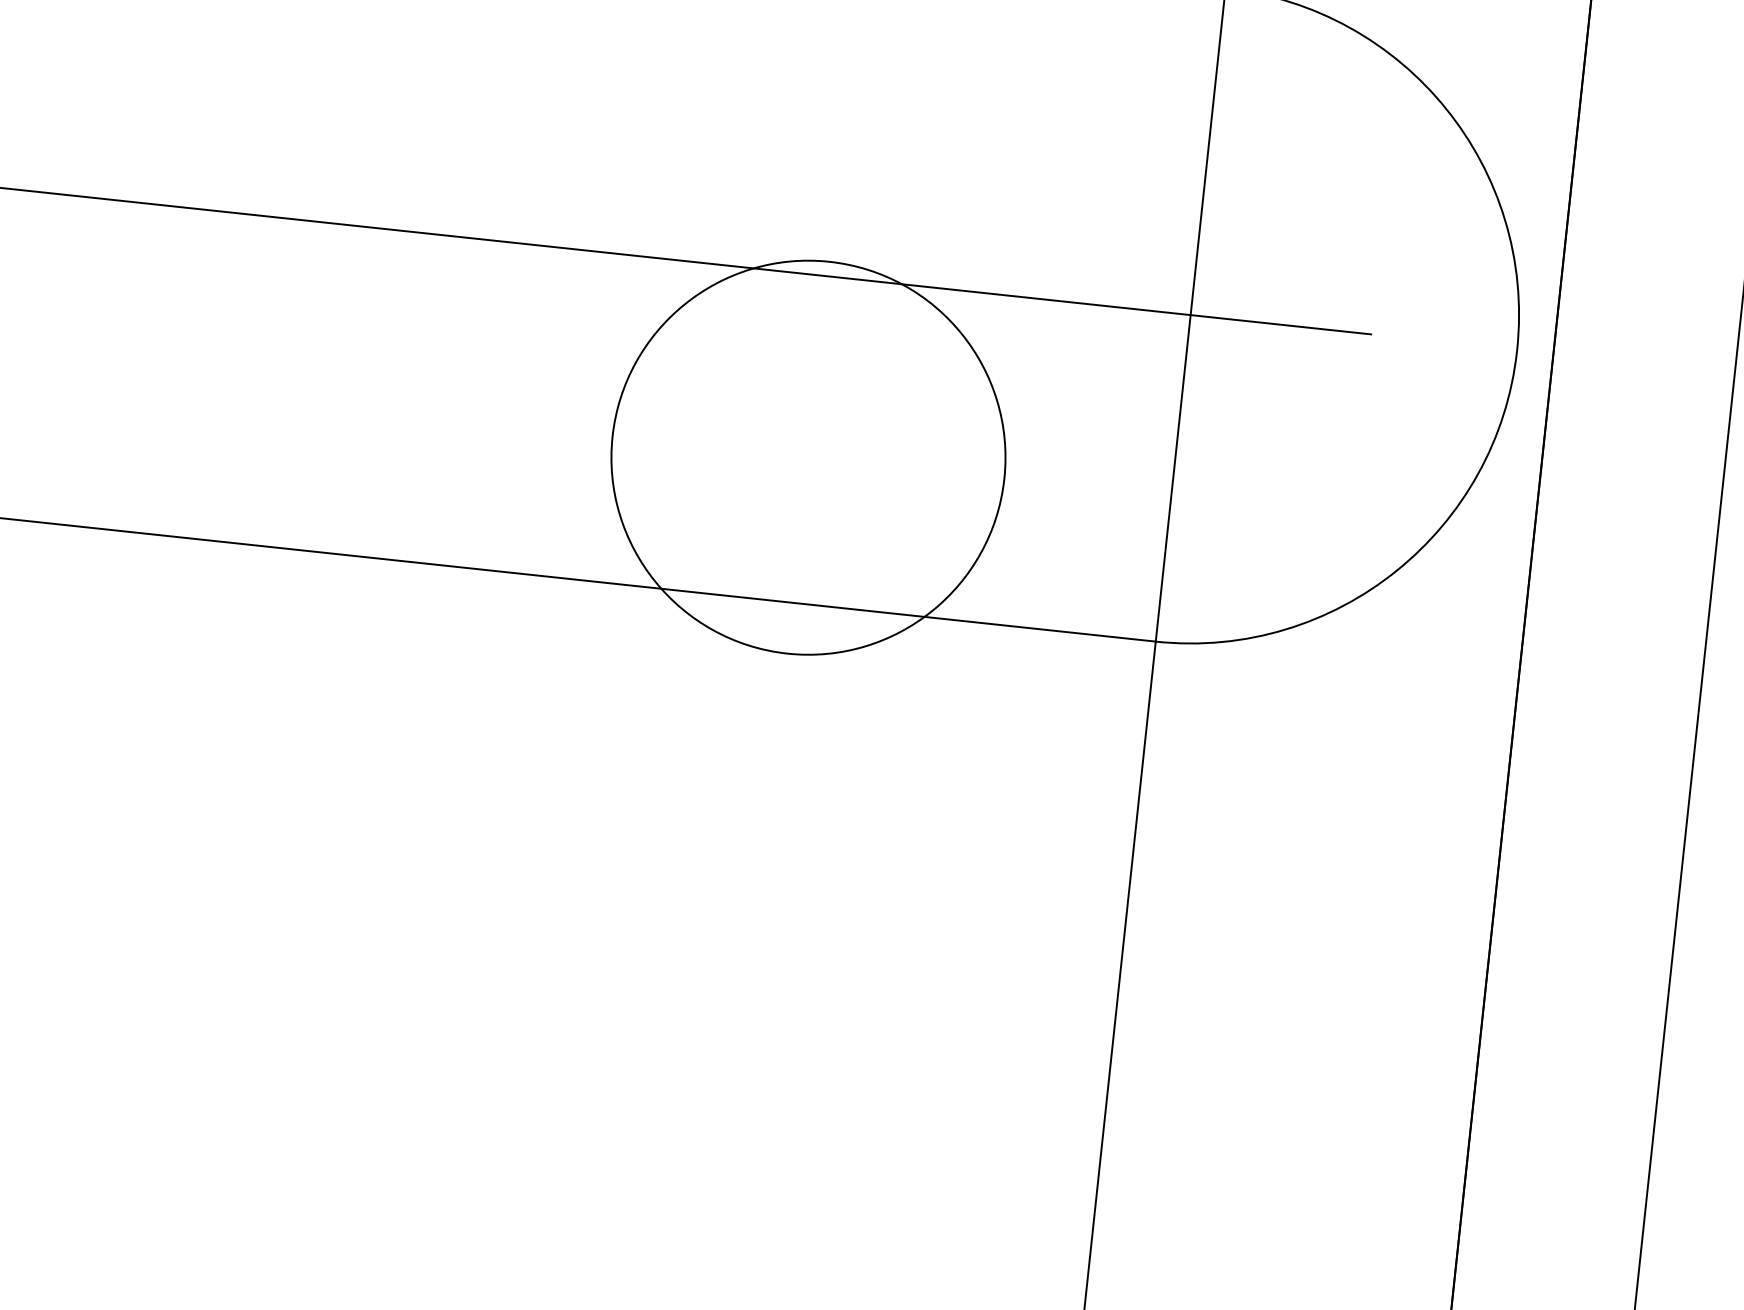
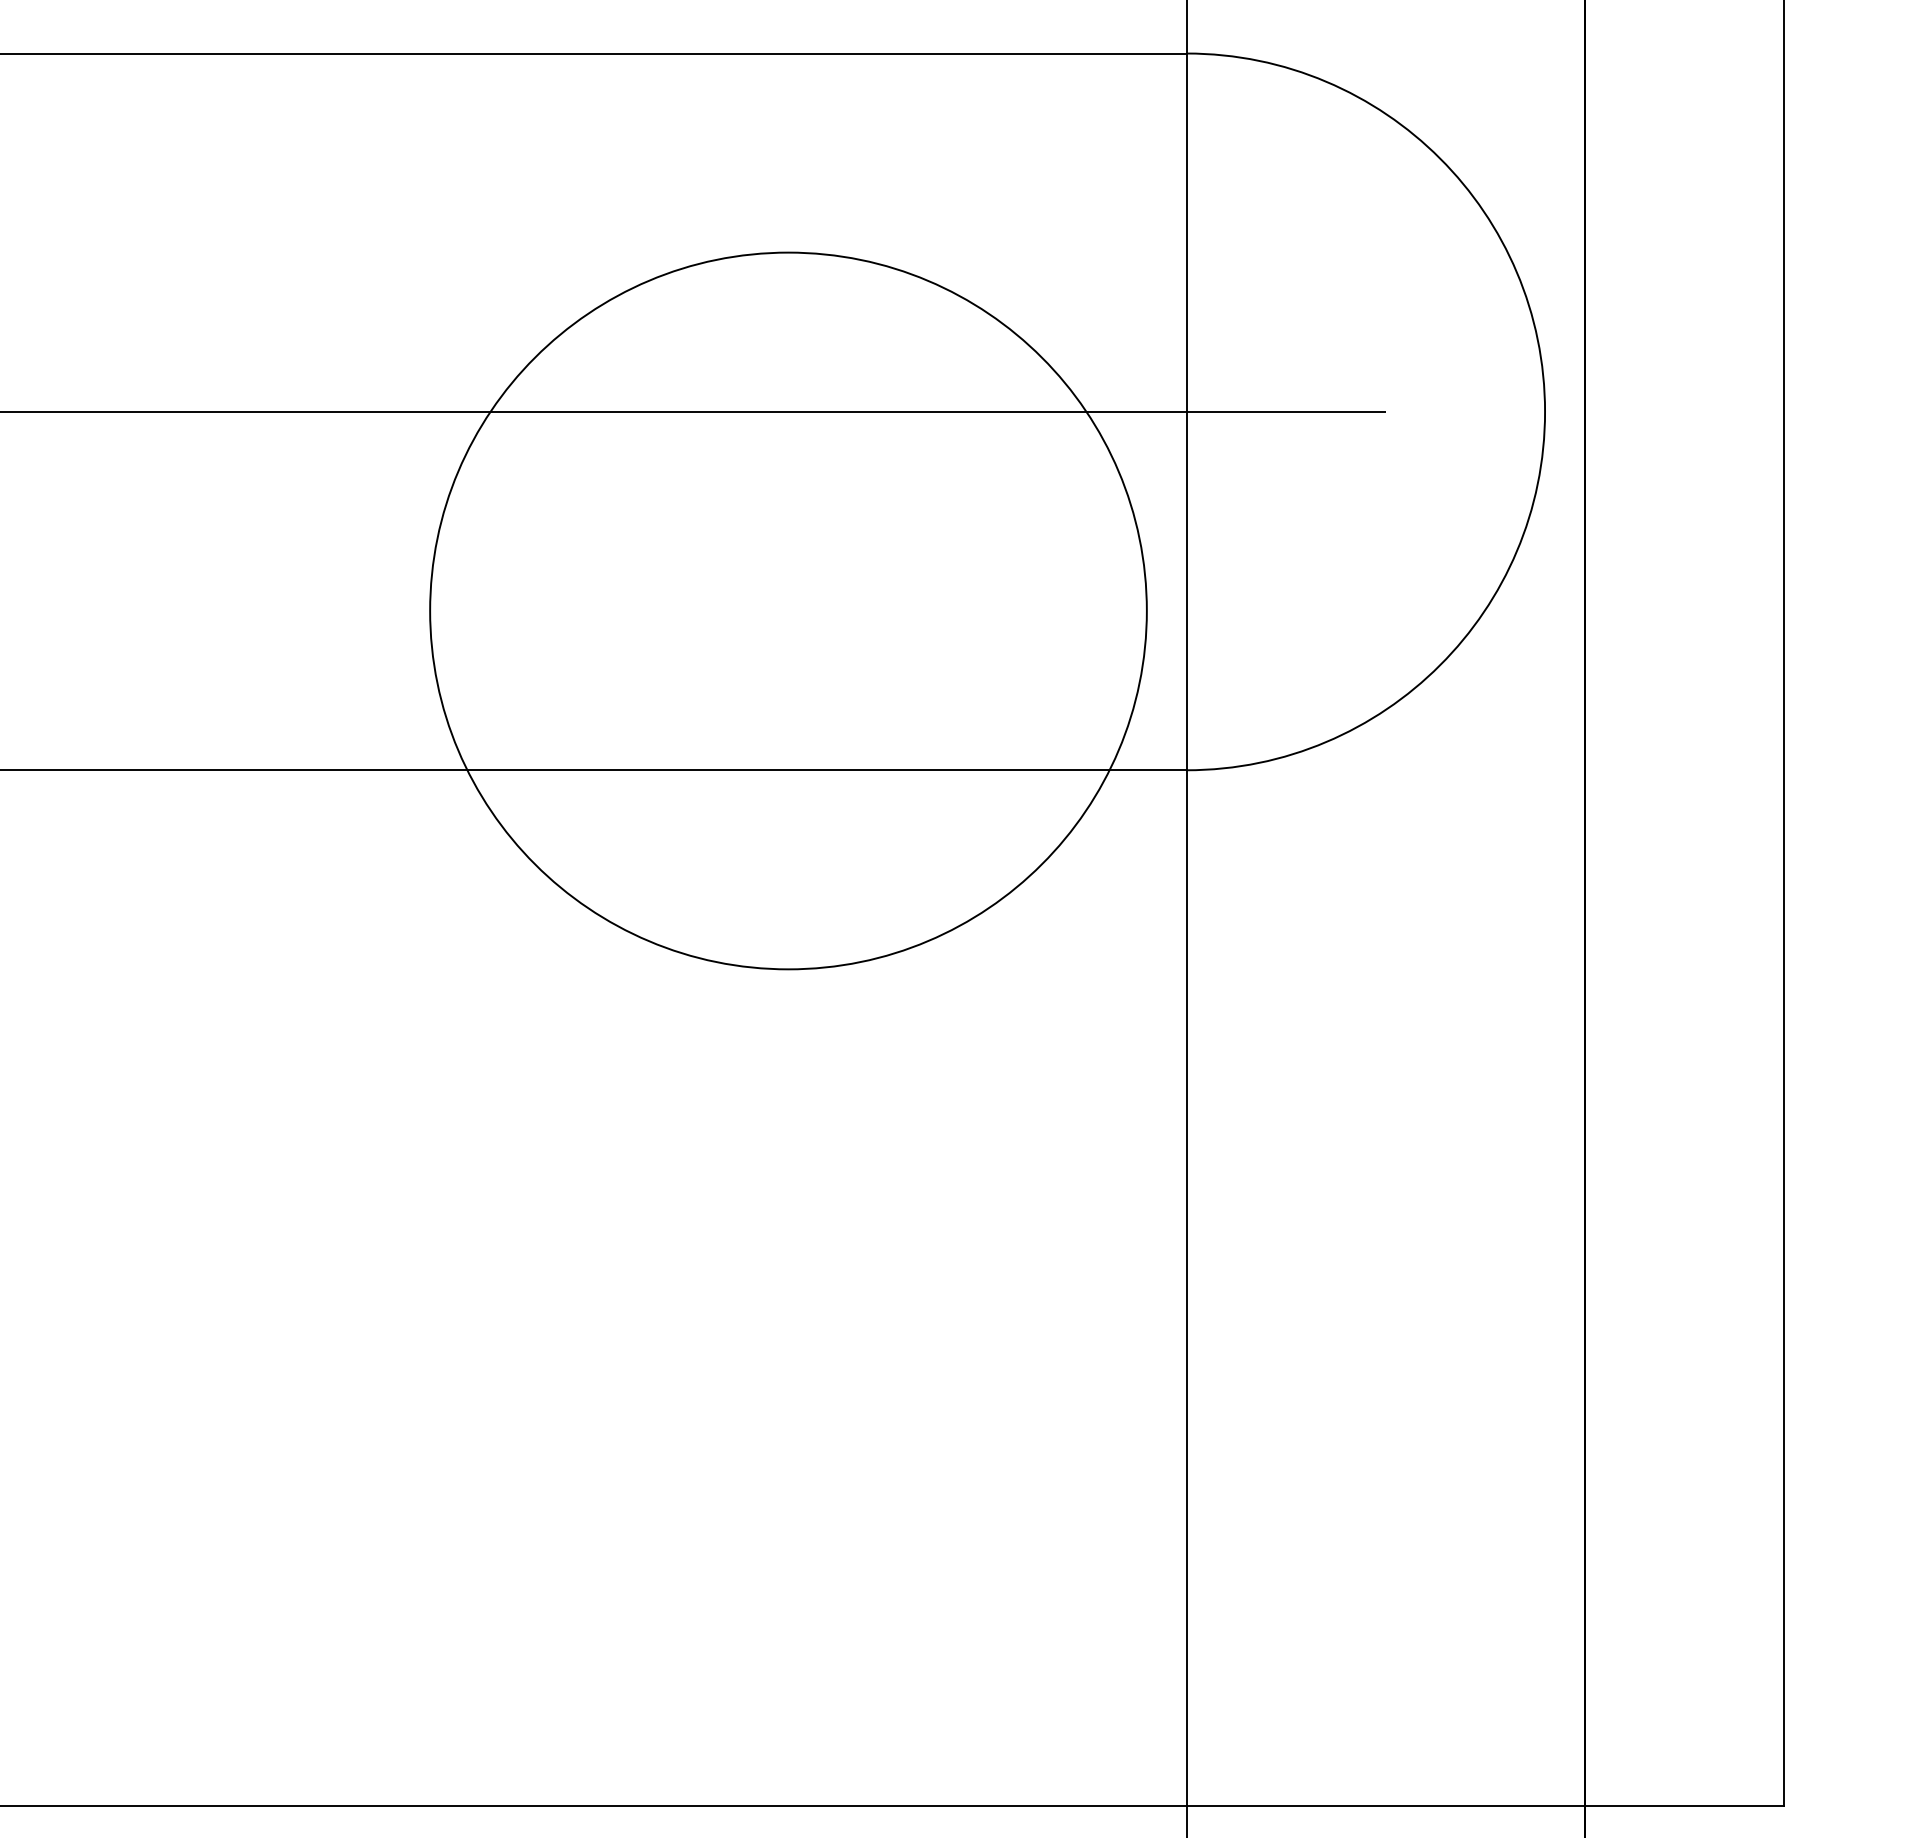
circle: (808, 457) -> (788, 610), size x1.67

